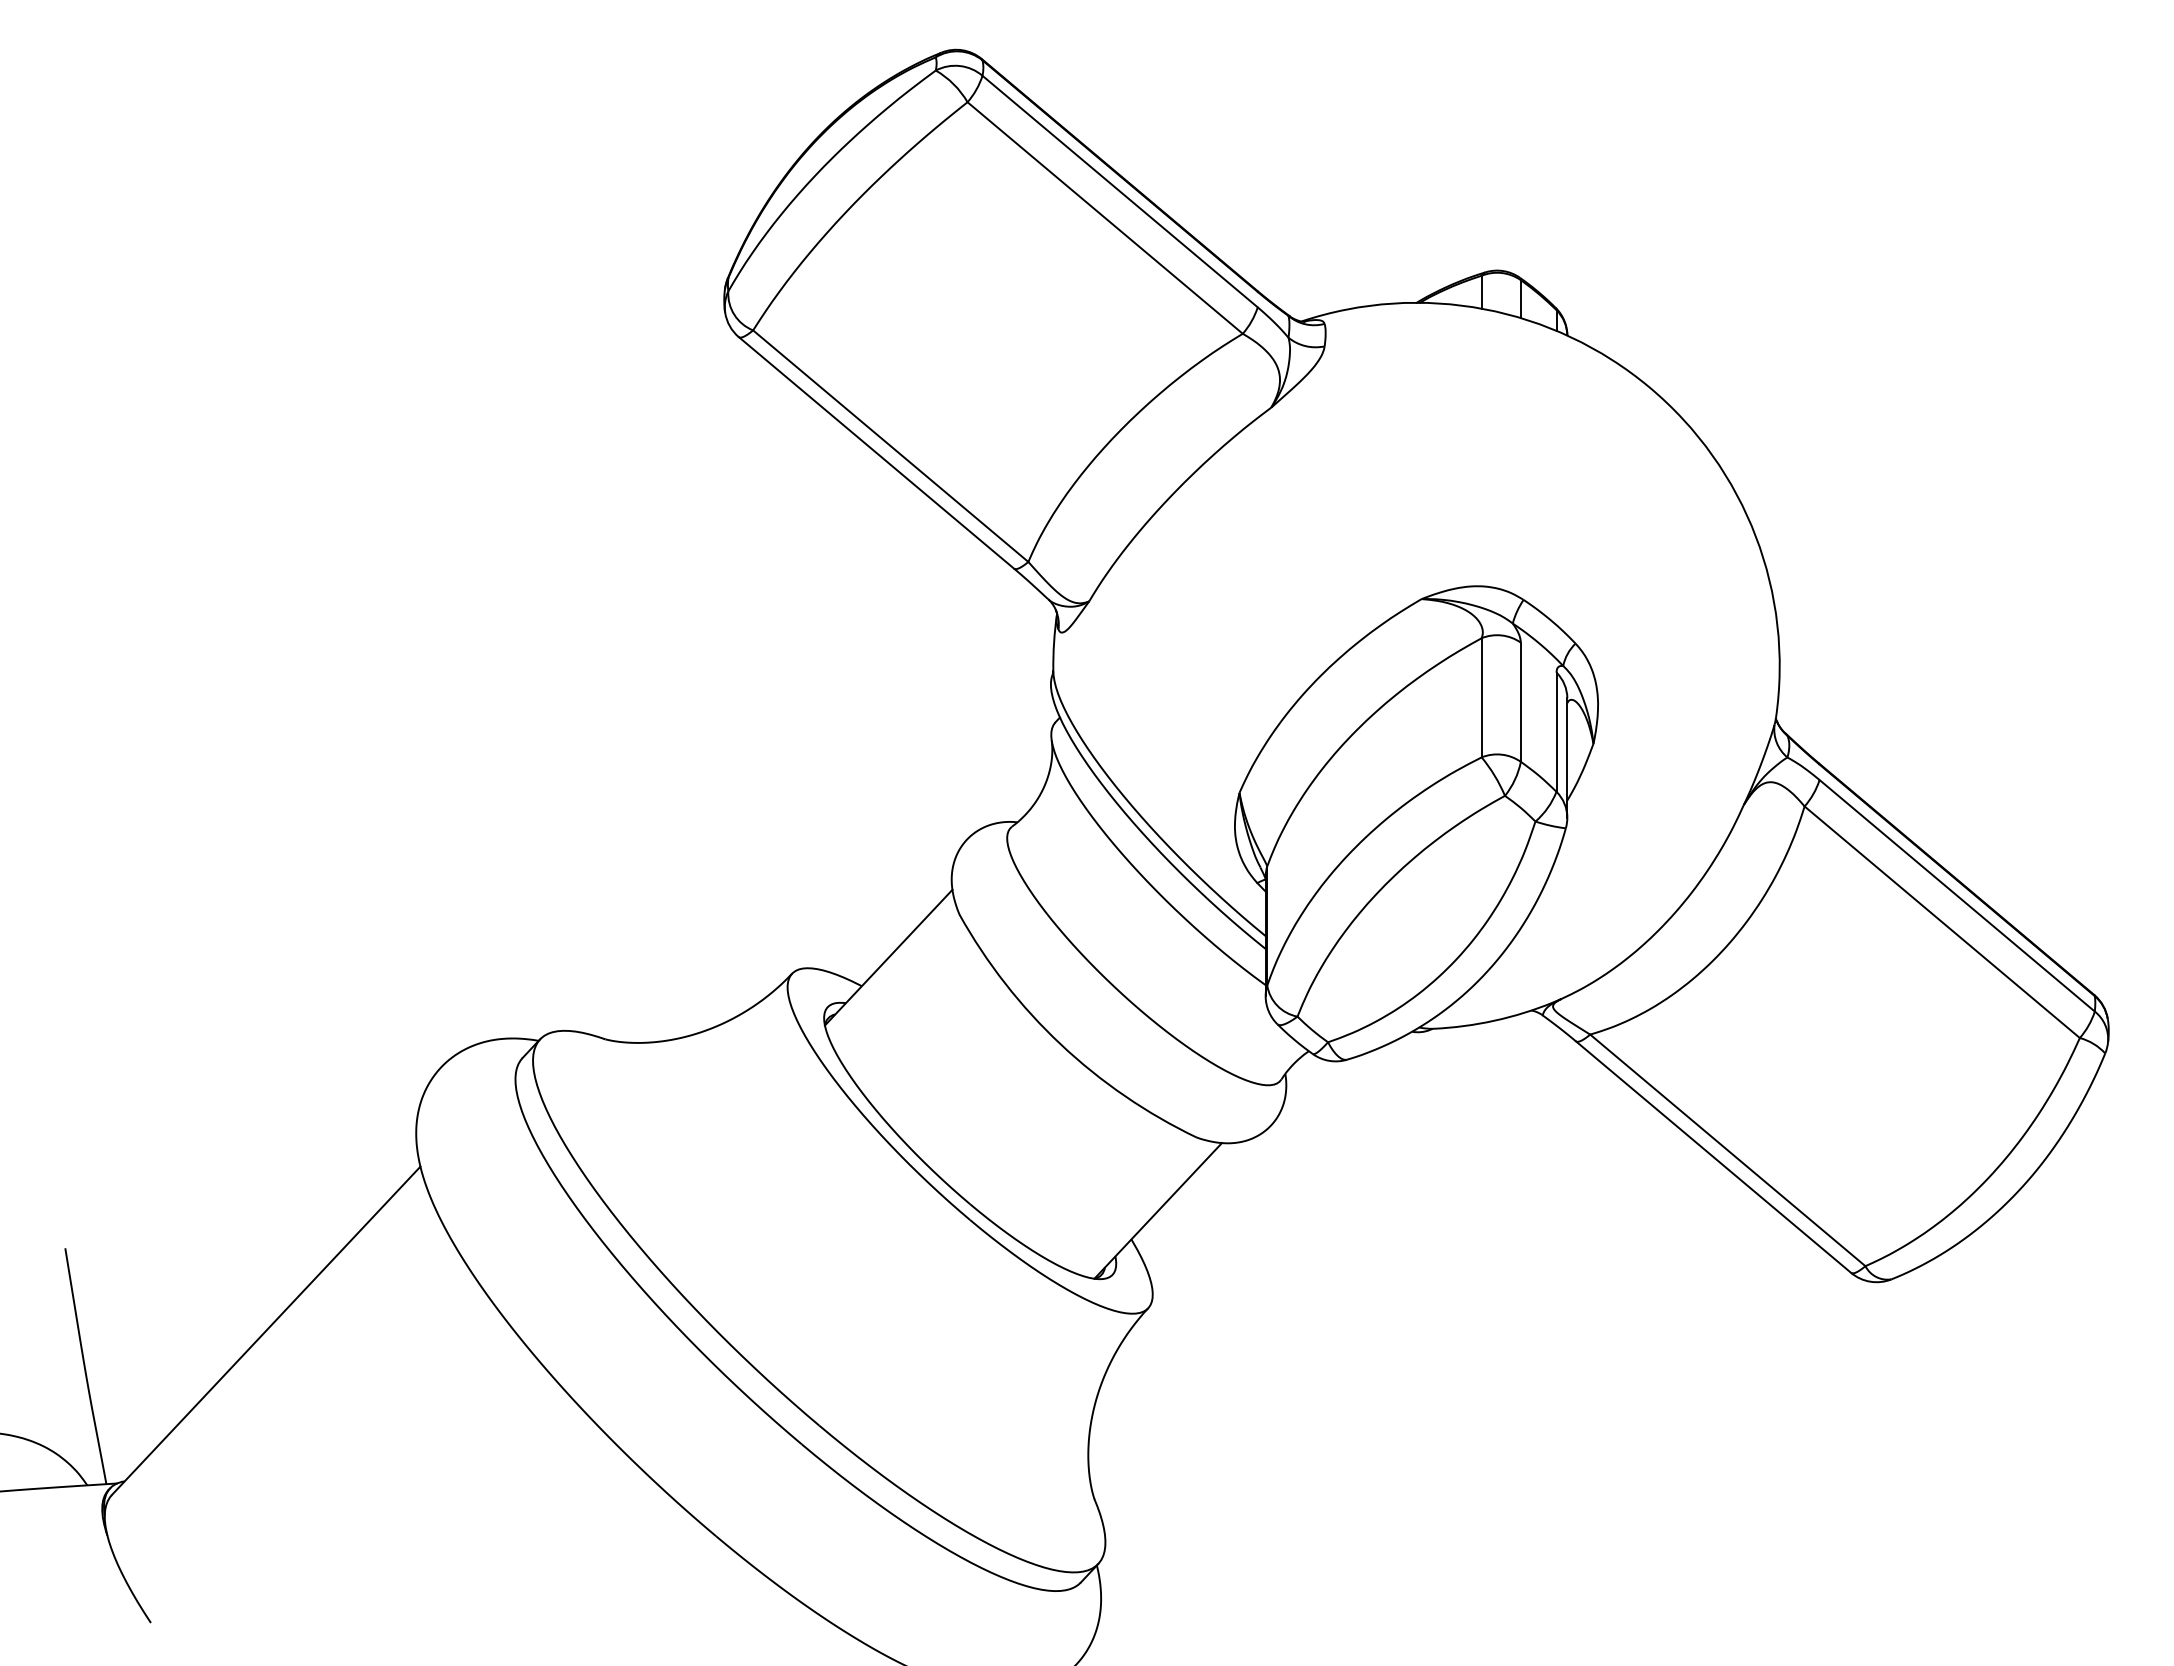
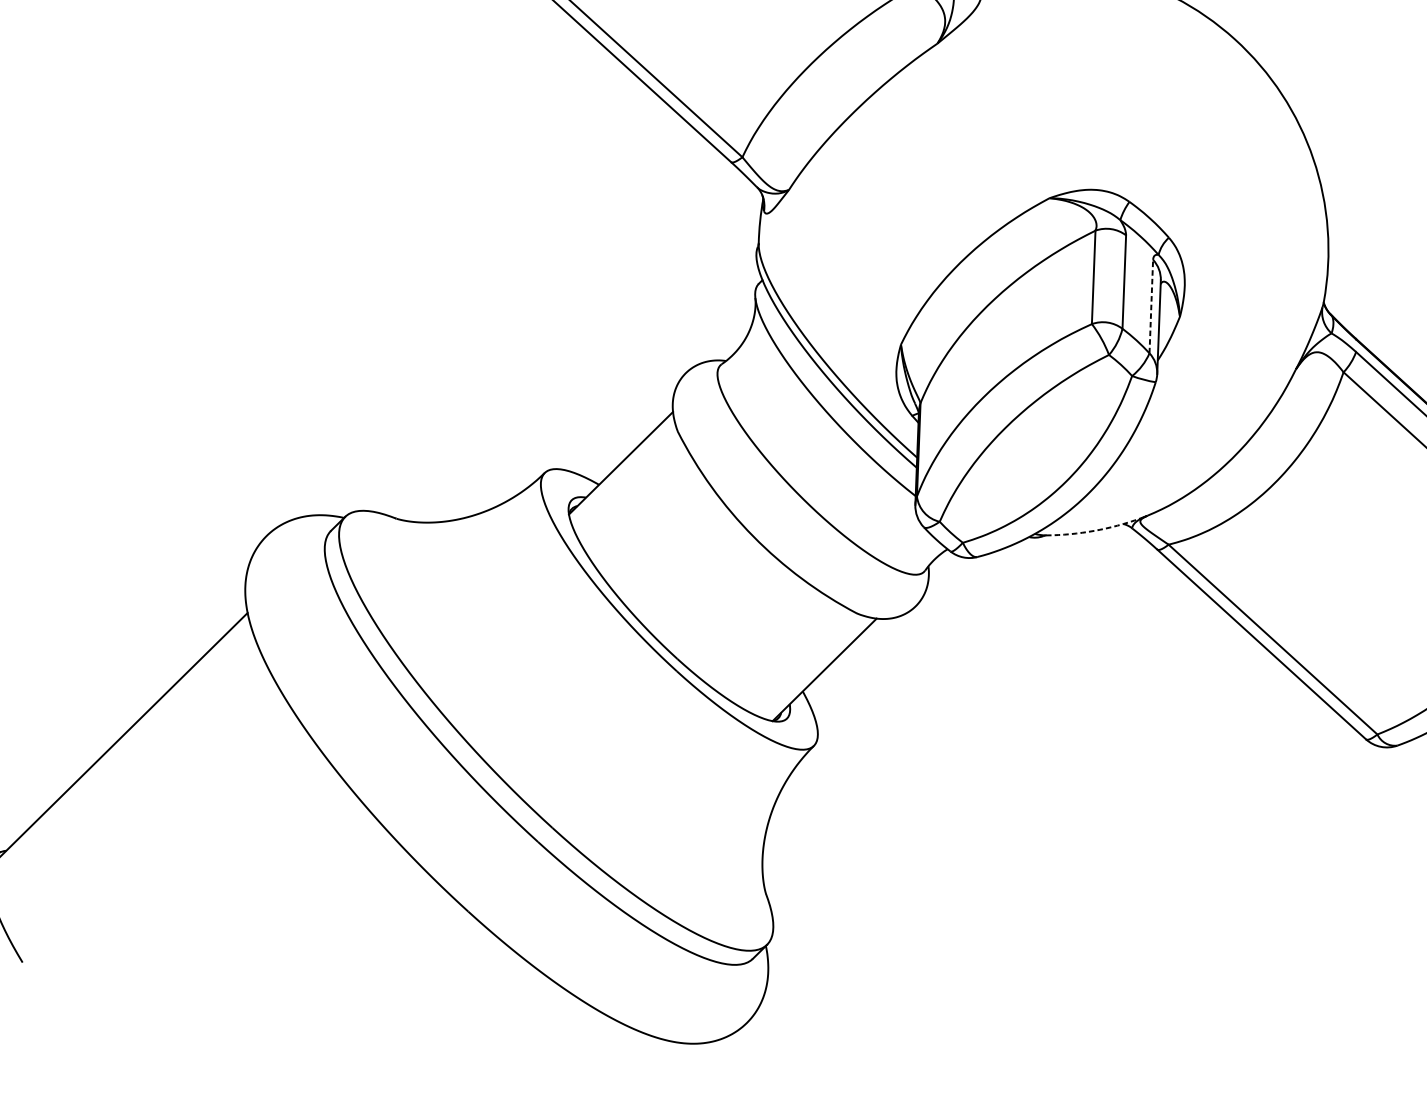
line: (1556, 732) -> (1151, 306), solid -> dashed
arc: (1494, 1020) -> (1094, 530), solid -> dashed

